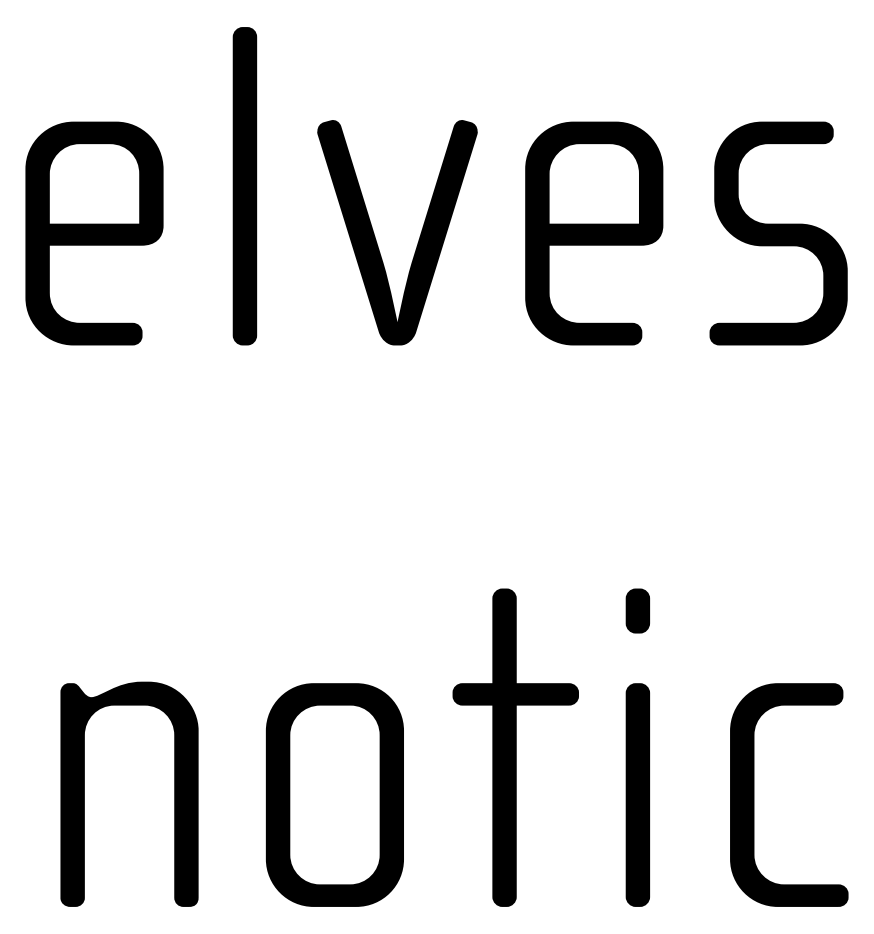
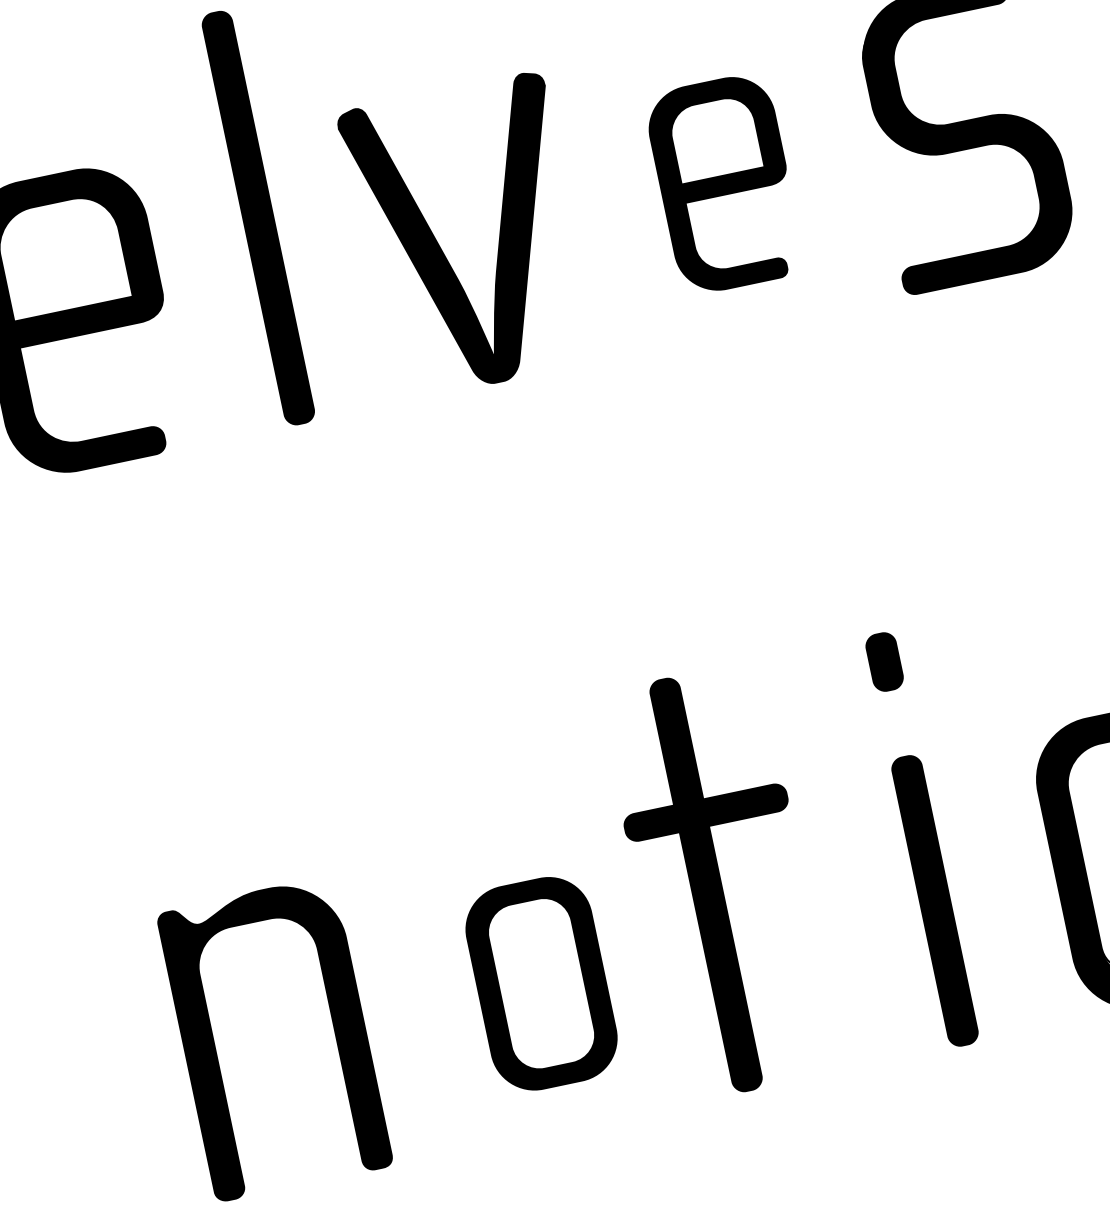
part: (594, 233) -> (725, 183), size x0.7
part: (515, 747) -> (720, 881), moved
part: (334, 794) -> (541, 983), size x0.7

